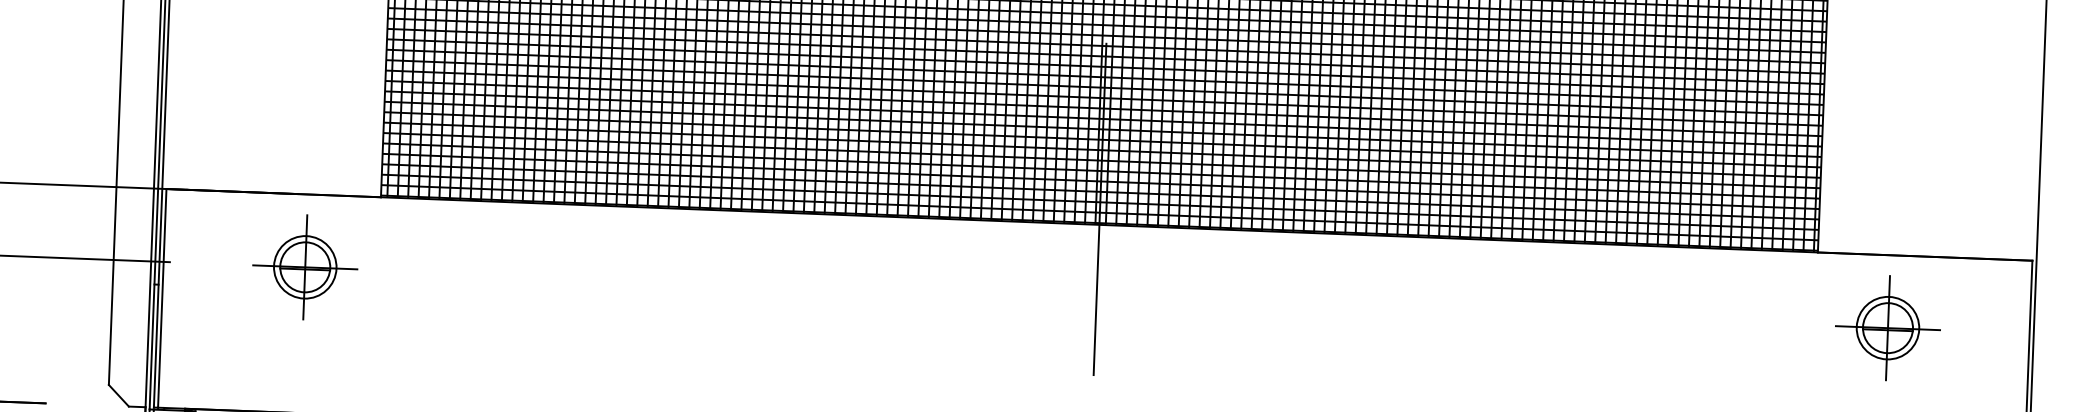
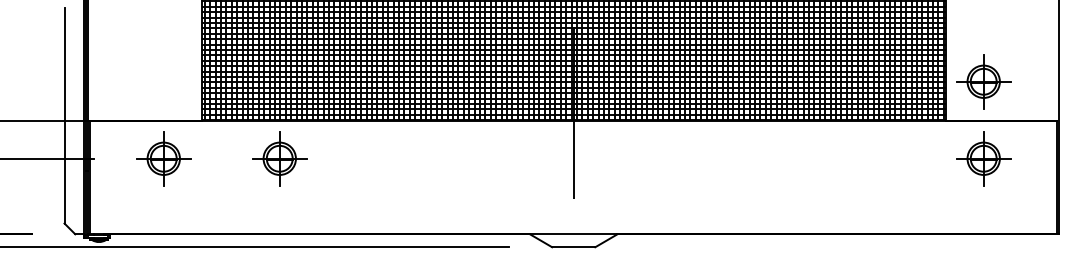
part: (1893, 178) -> (983, 81), added
part: (528, 275) -> (279, 158), added

